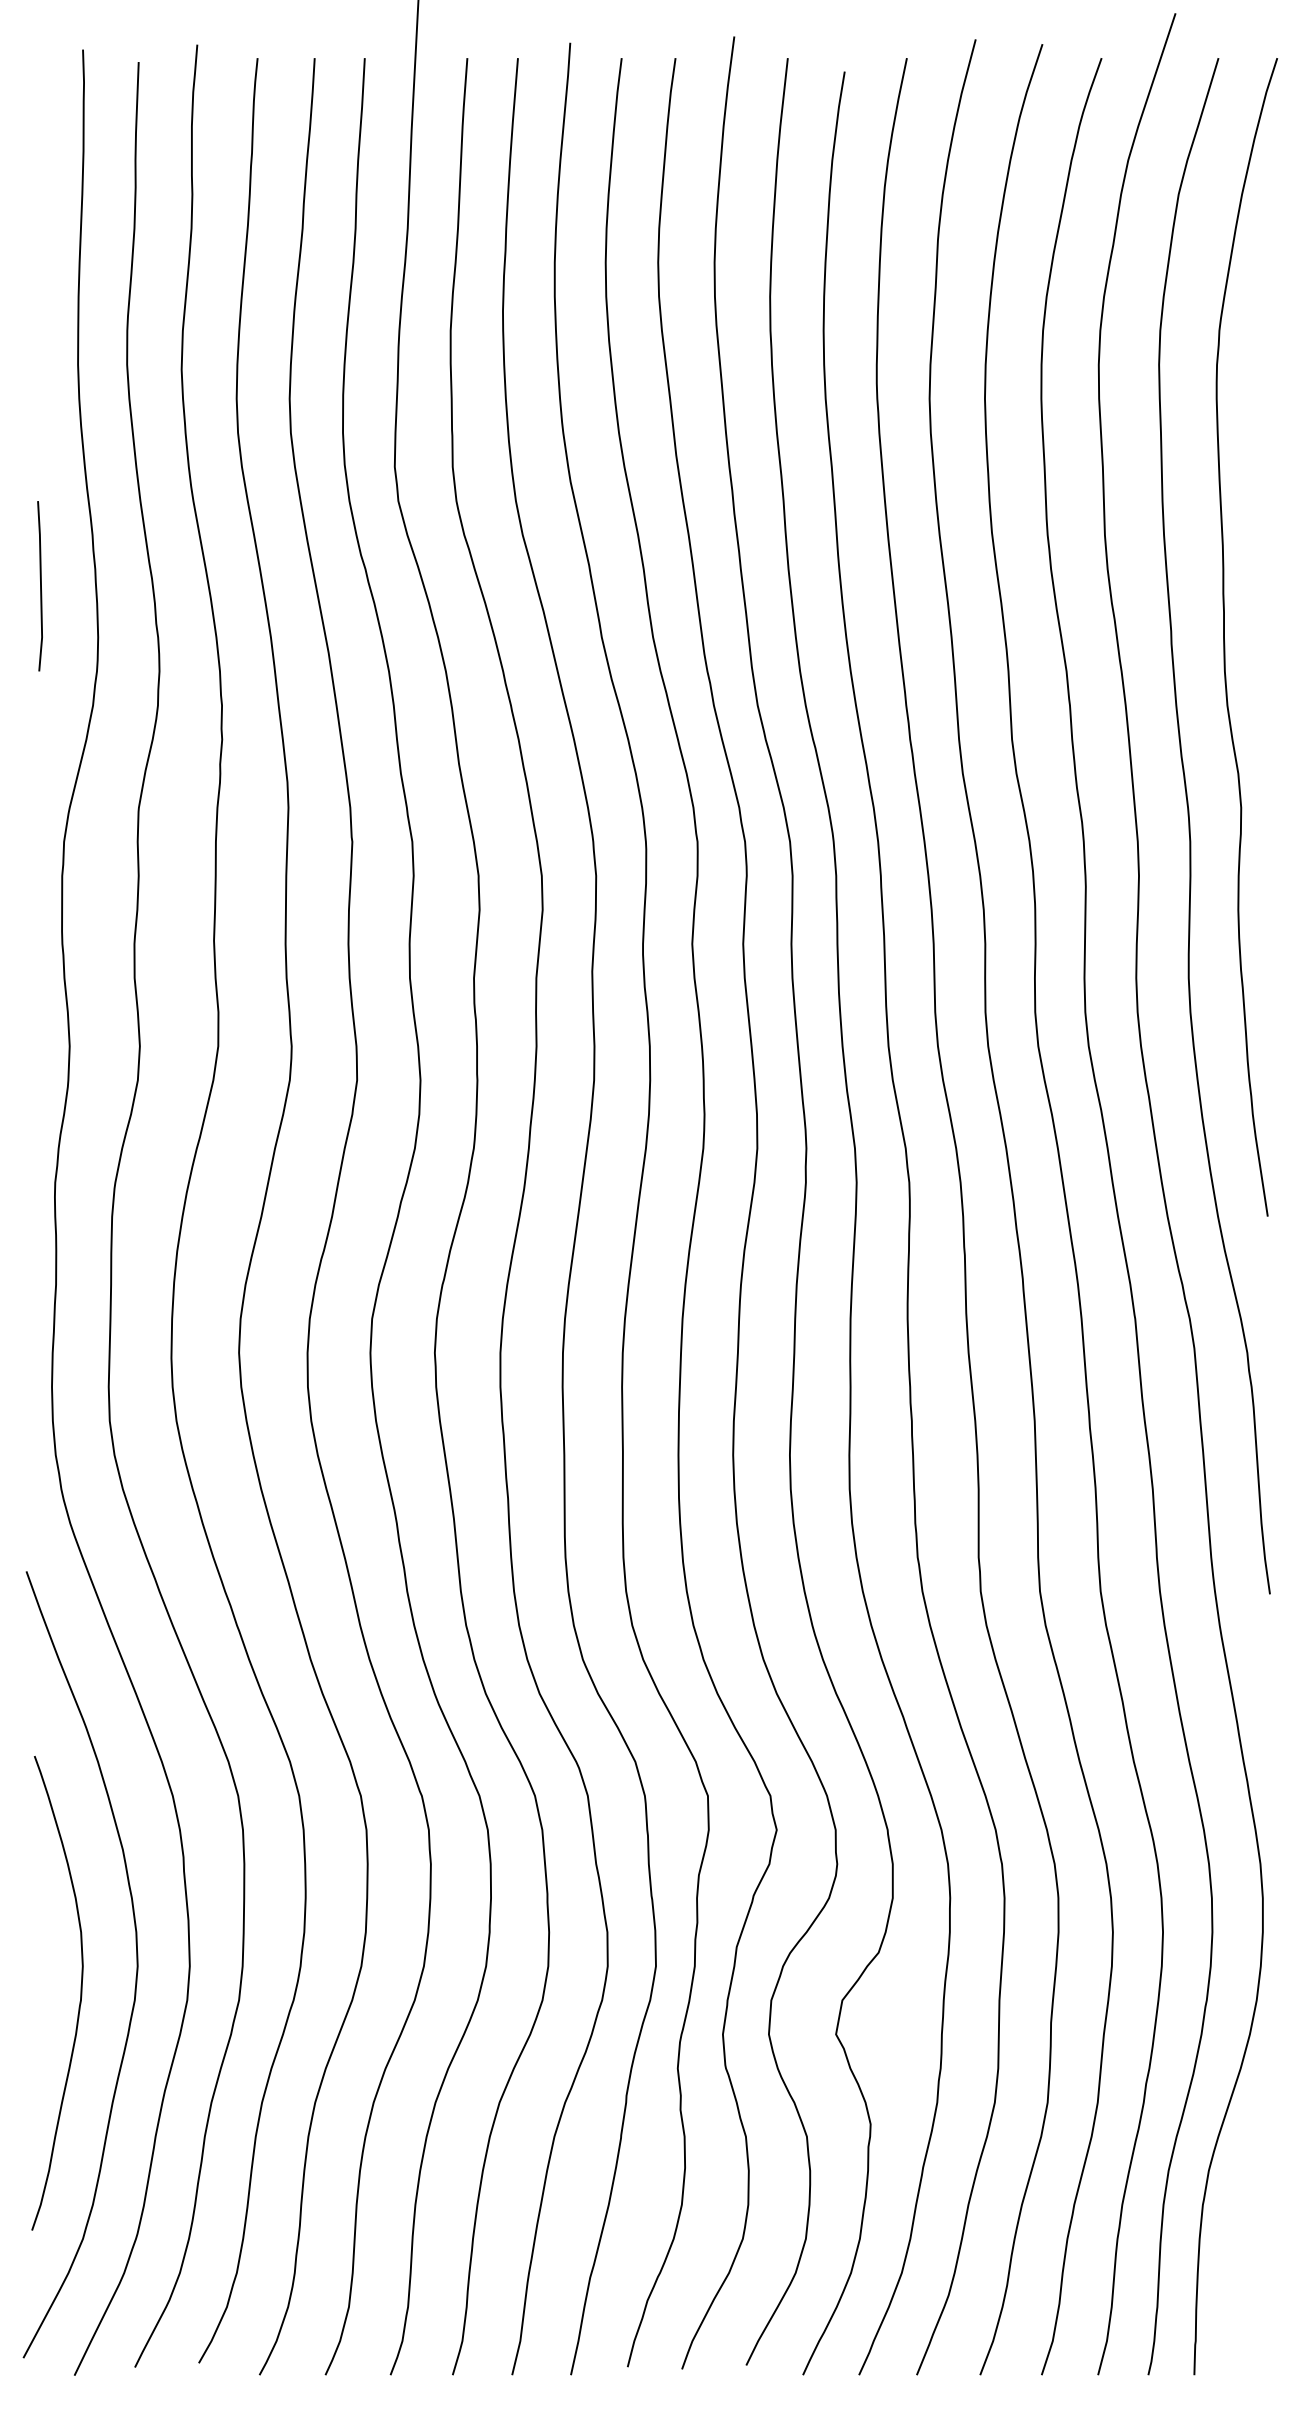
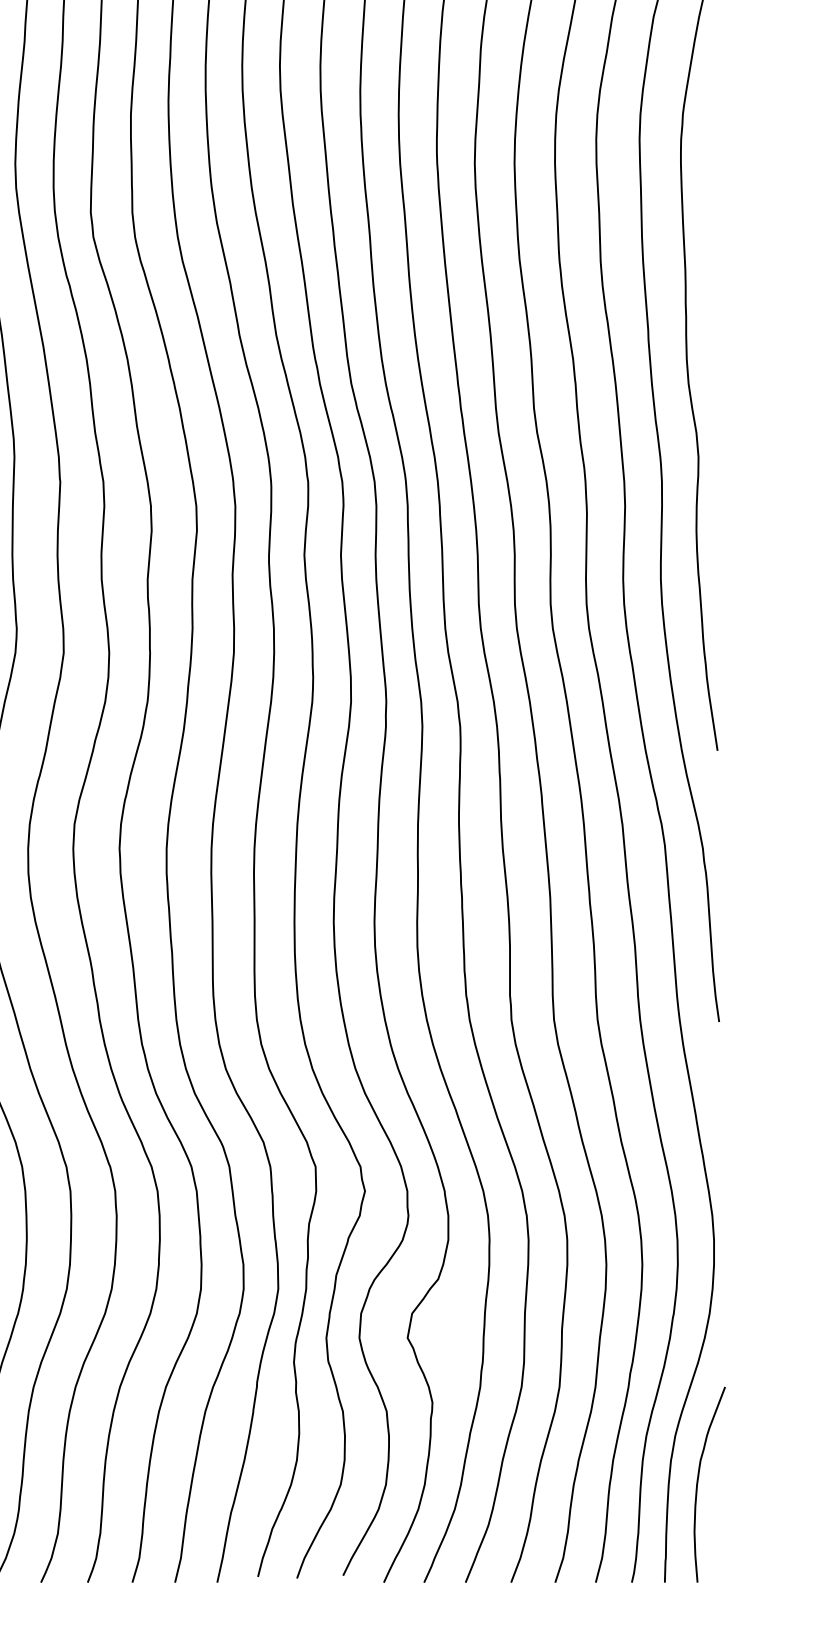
curve: (1240, 2238) -> (698, 1484), added

